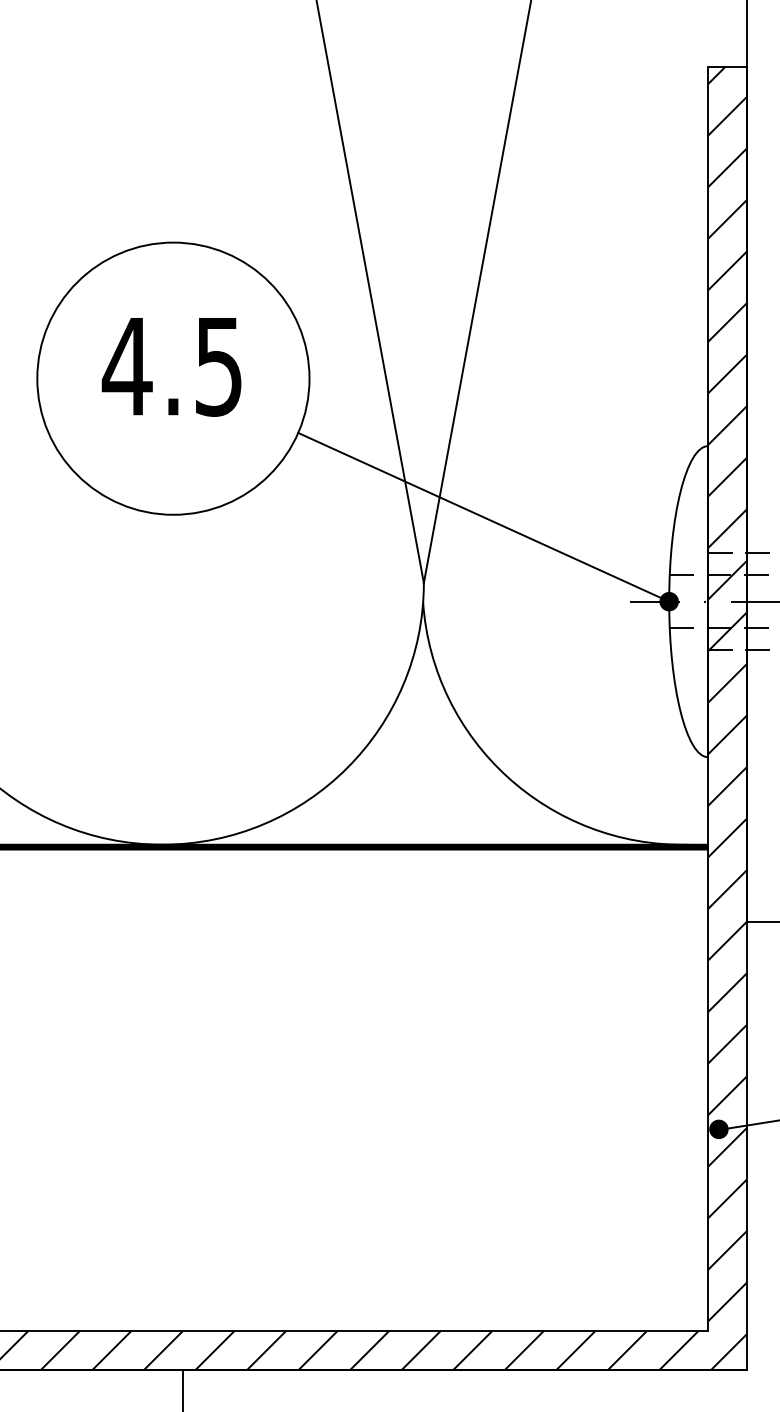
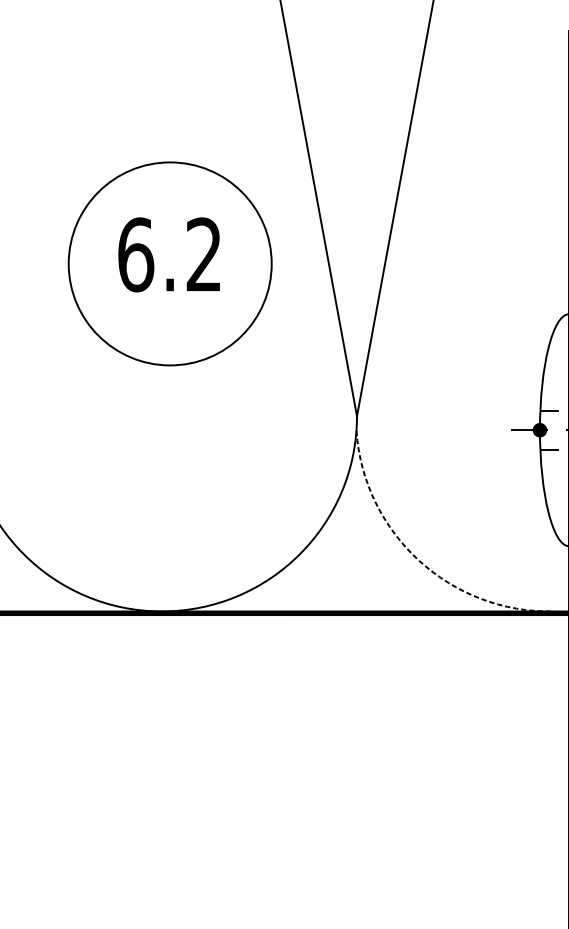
text: (171, 366) -> (168, 254), 4.5 -> 6.2
line: (483, 516) -> (401, 366), removed
arc: (507, 776) -> (419, 560), solid -> dashed

